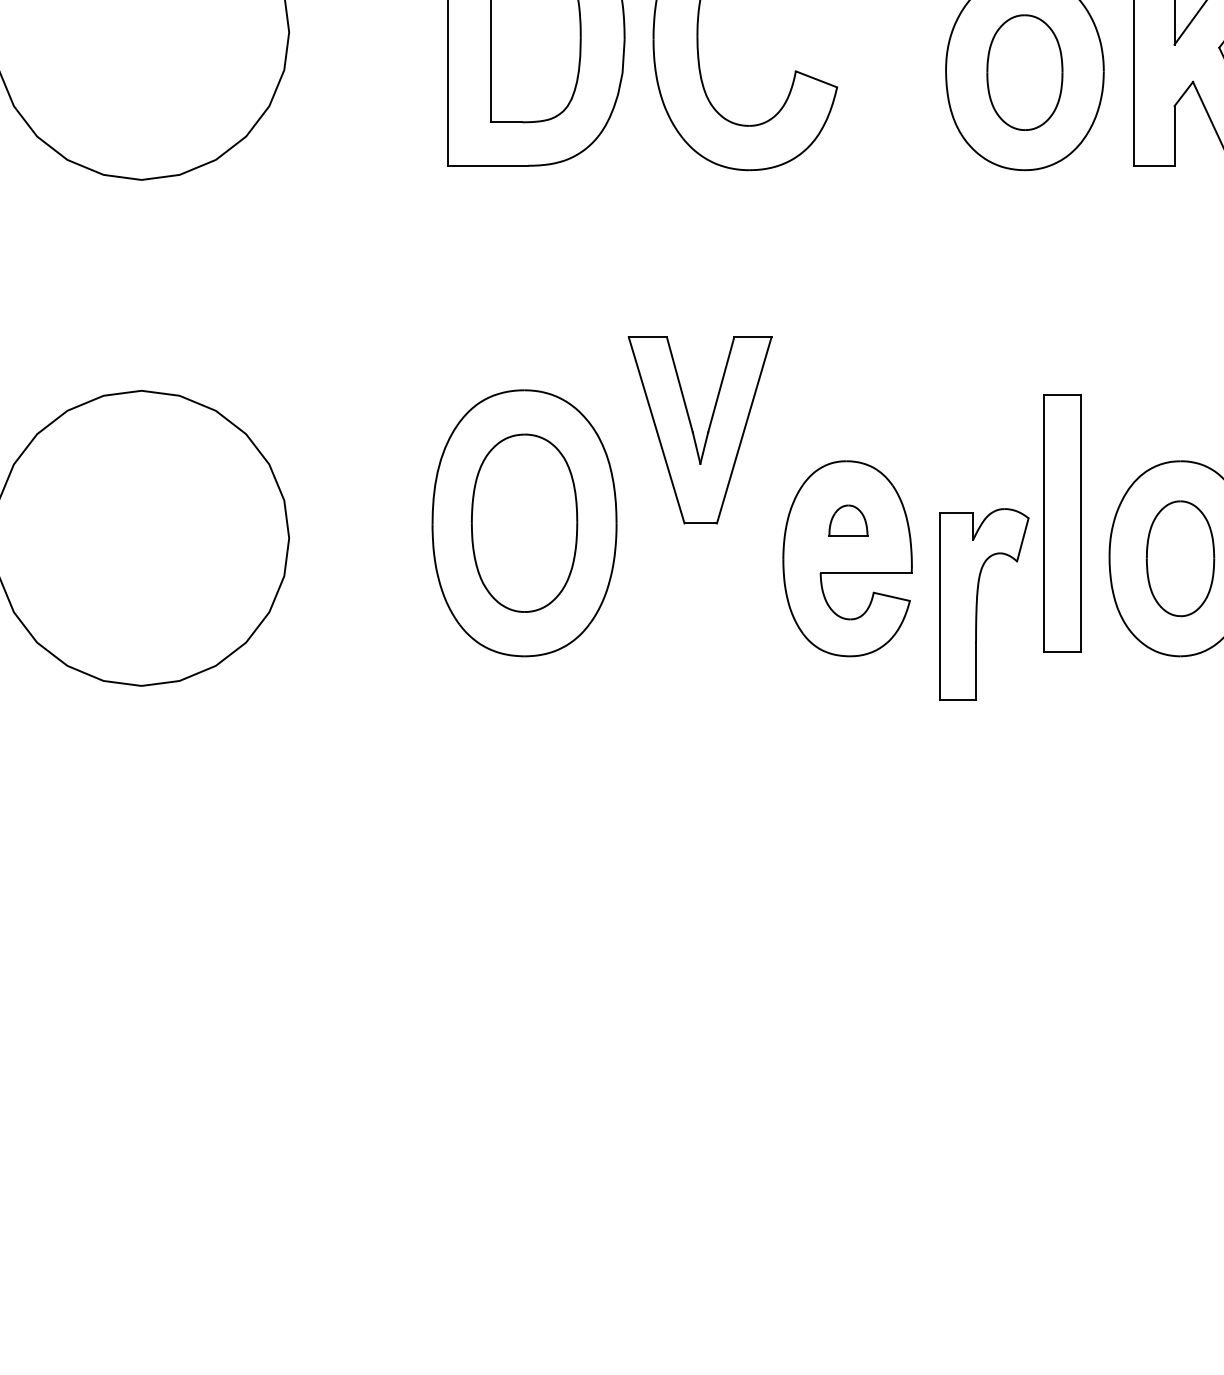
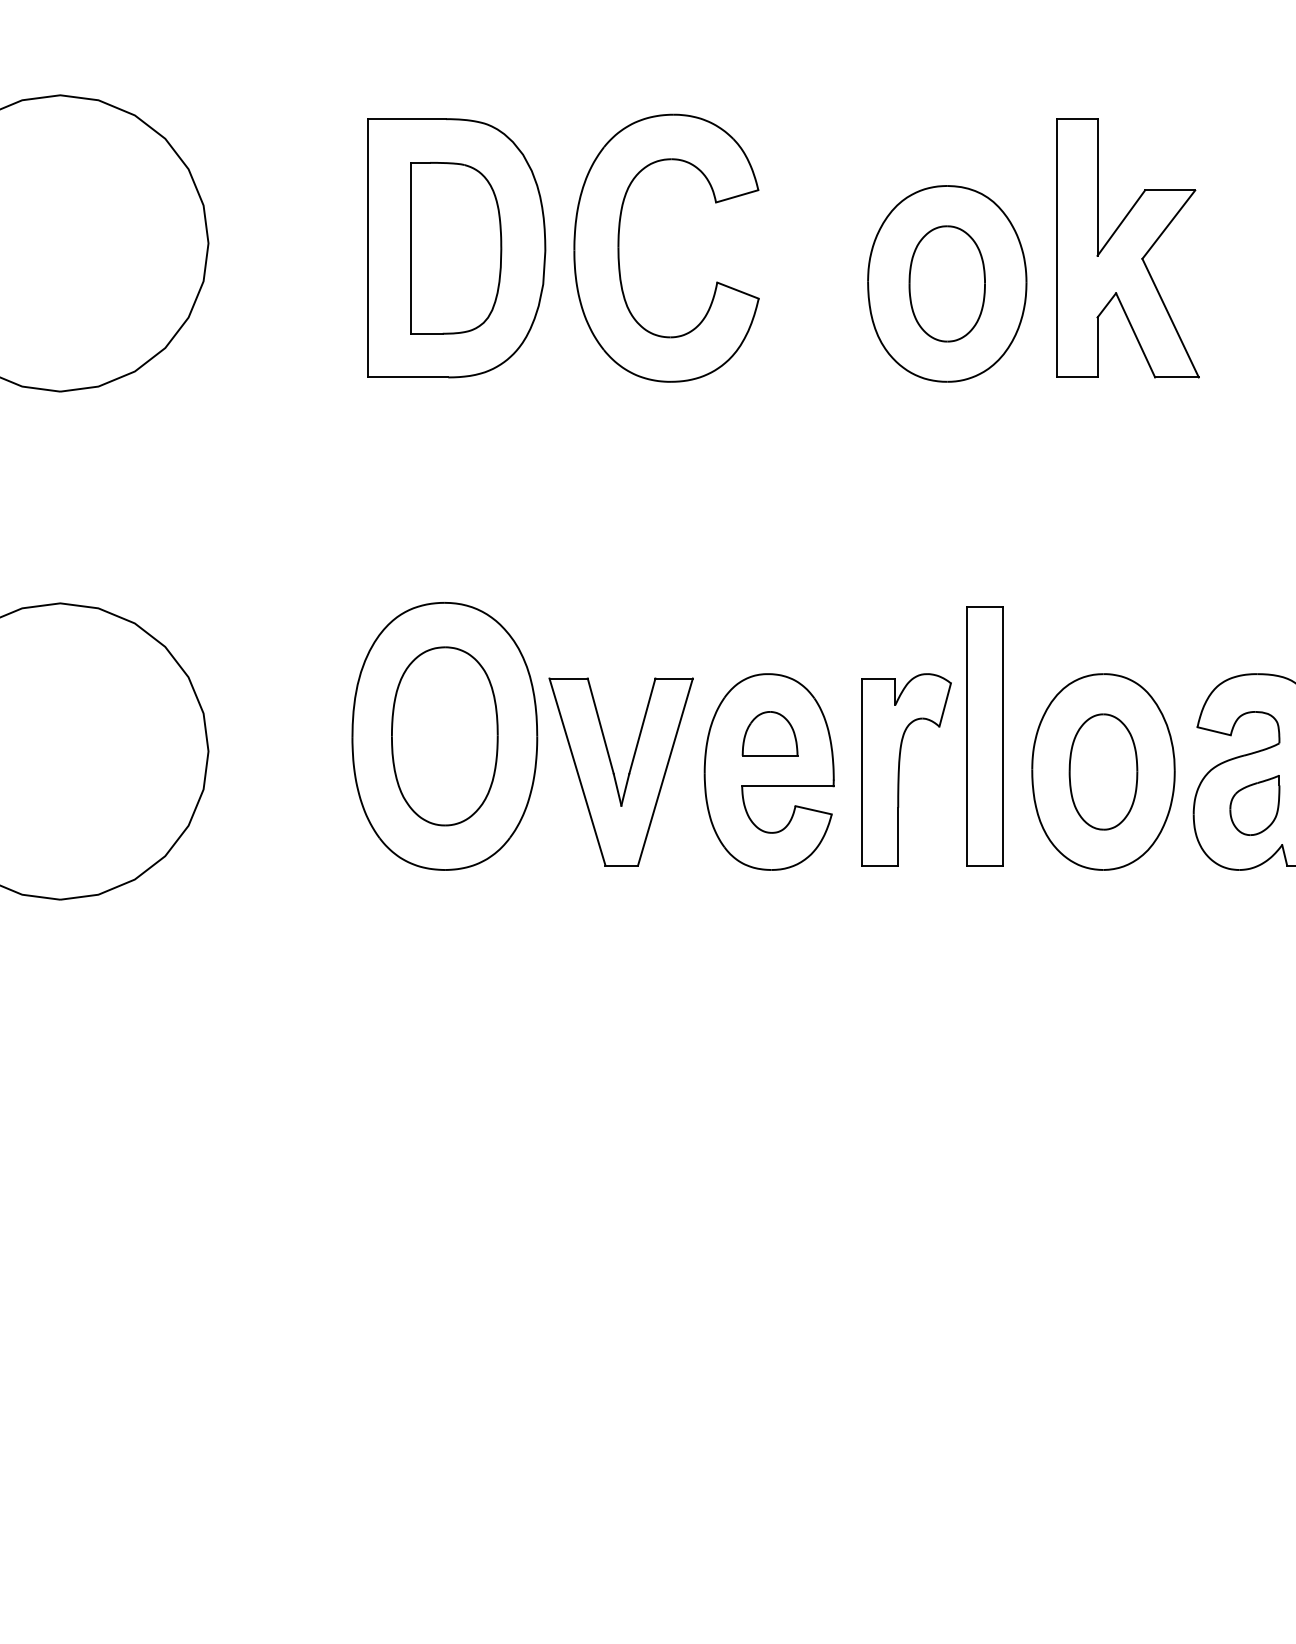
part: (693, 430) -> (614, 772), moved
part: (847, 520) -> (769, 733), size x1.43
part: (977, 604) -> (899, 769), moved

